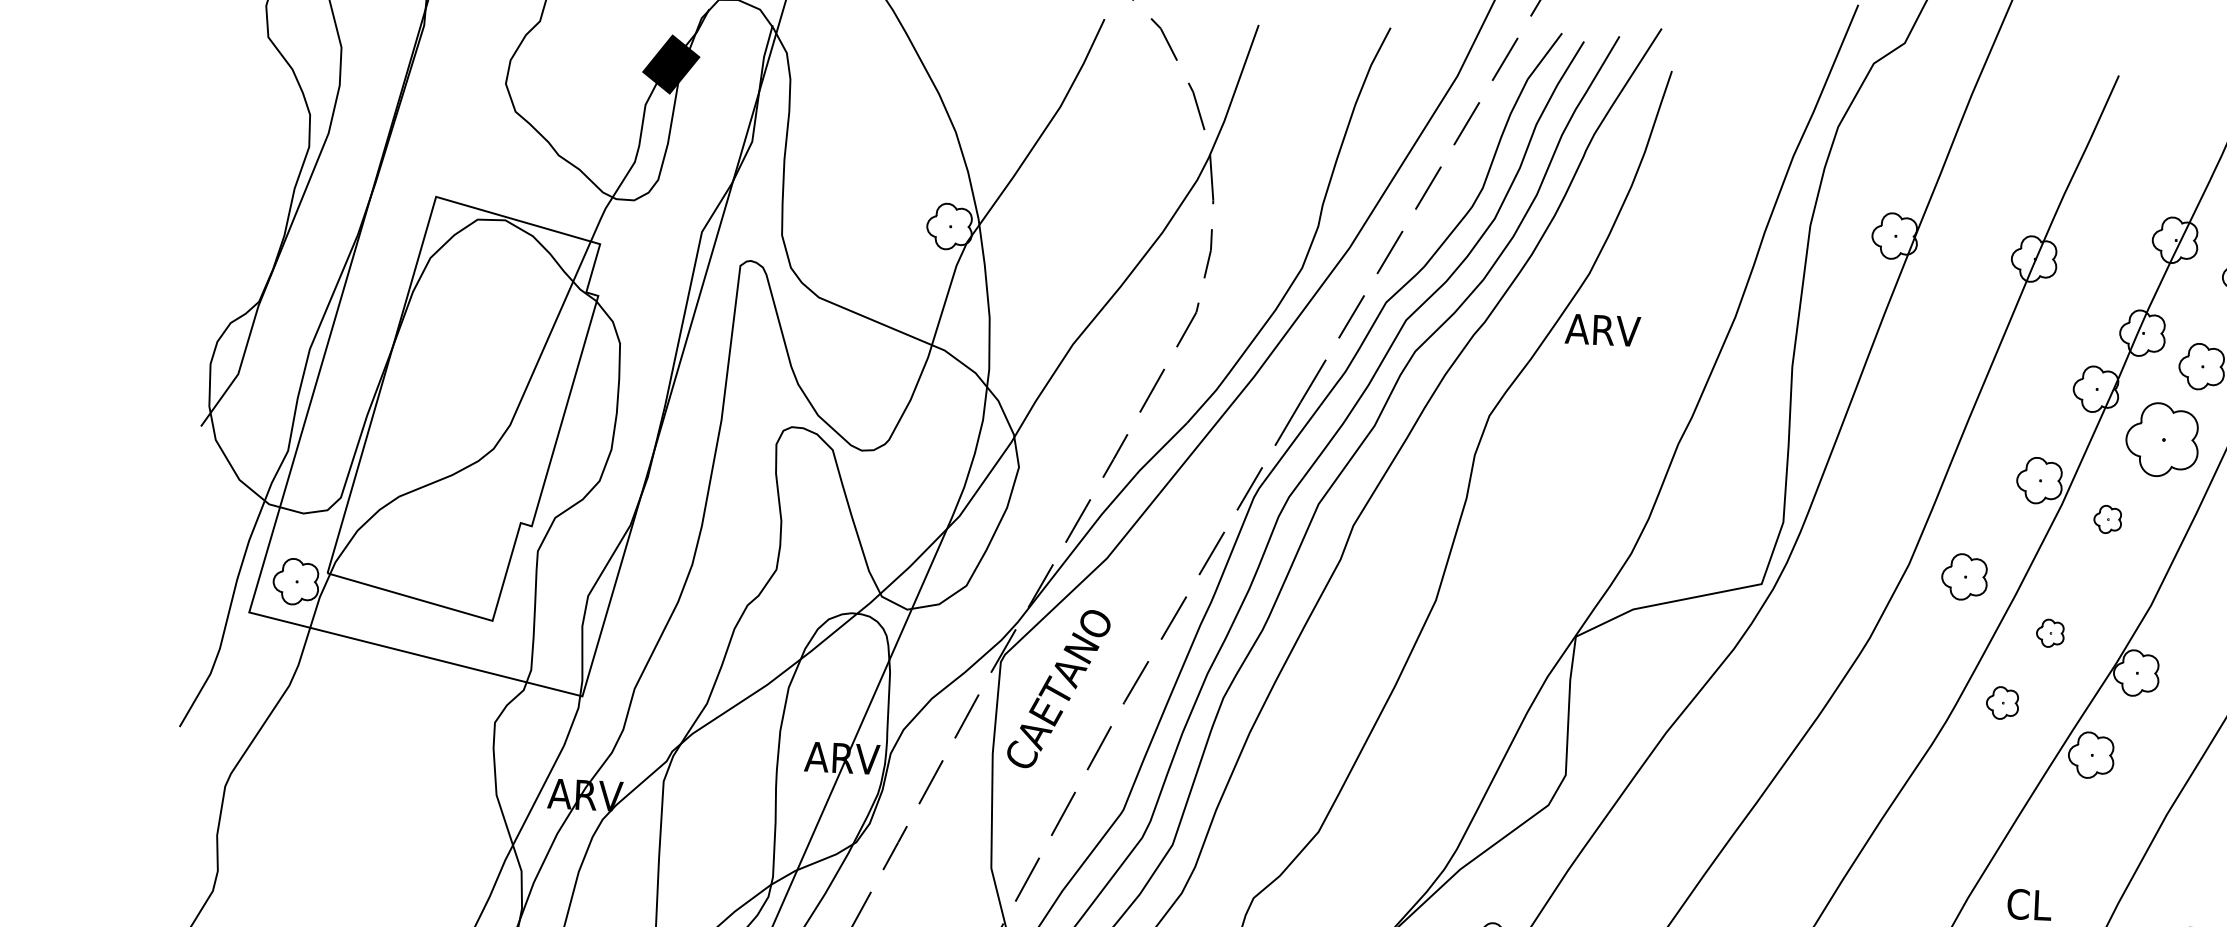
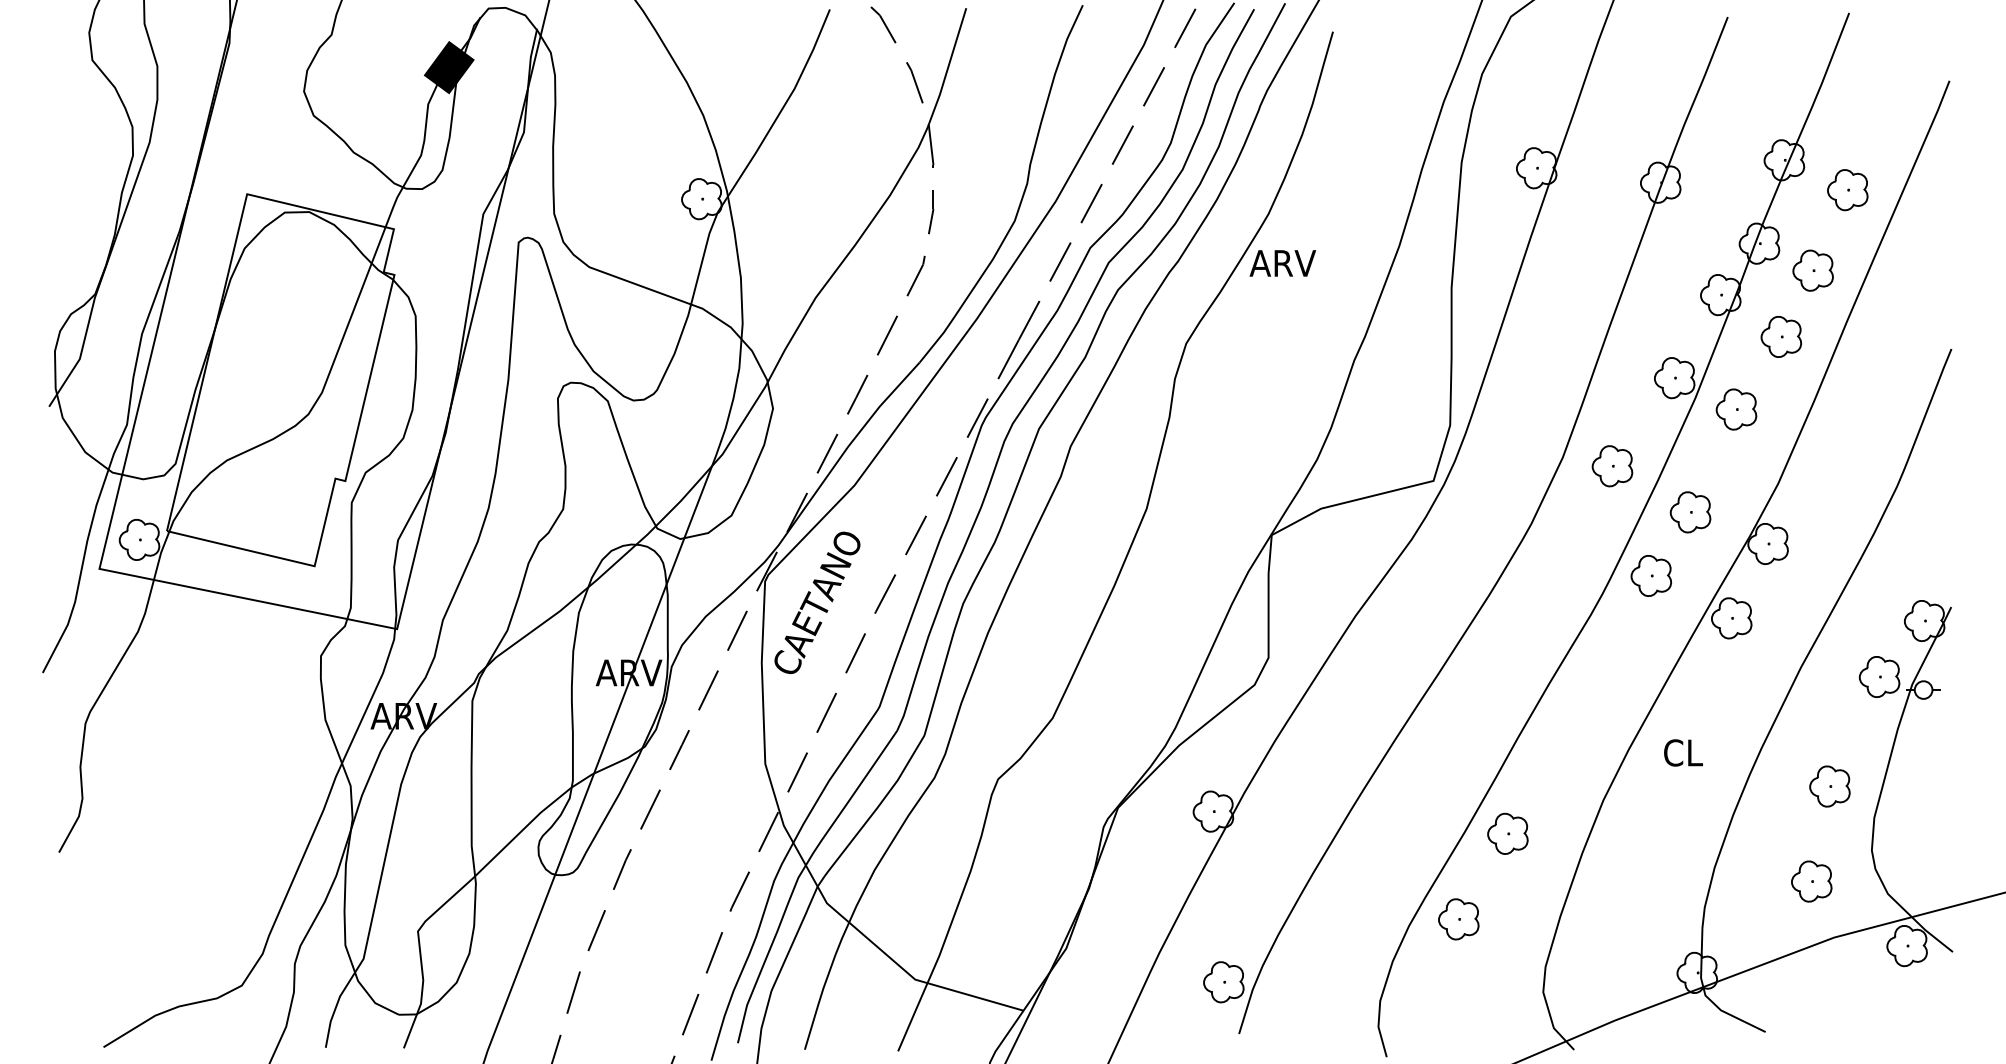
part: (2162, 439) -> (1781, 336), size x0.62
part: (2107, 519) -> (1736, 409), size x1.67
part: (2050, 633) -> (1690, 512), size x1.67
part: (2001, 702) -> (1650, 575), size x1.43

